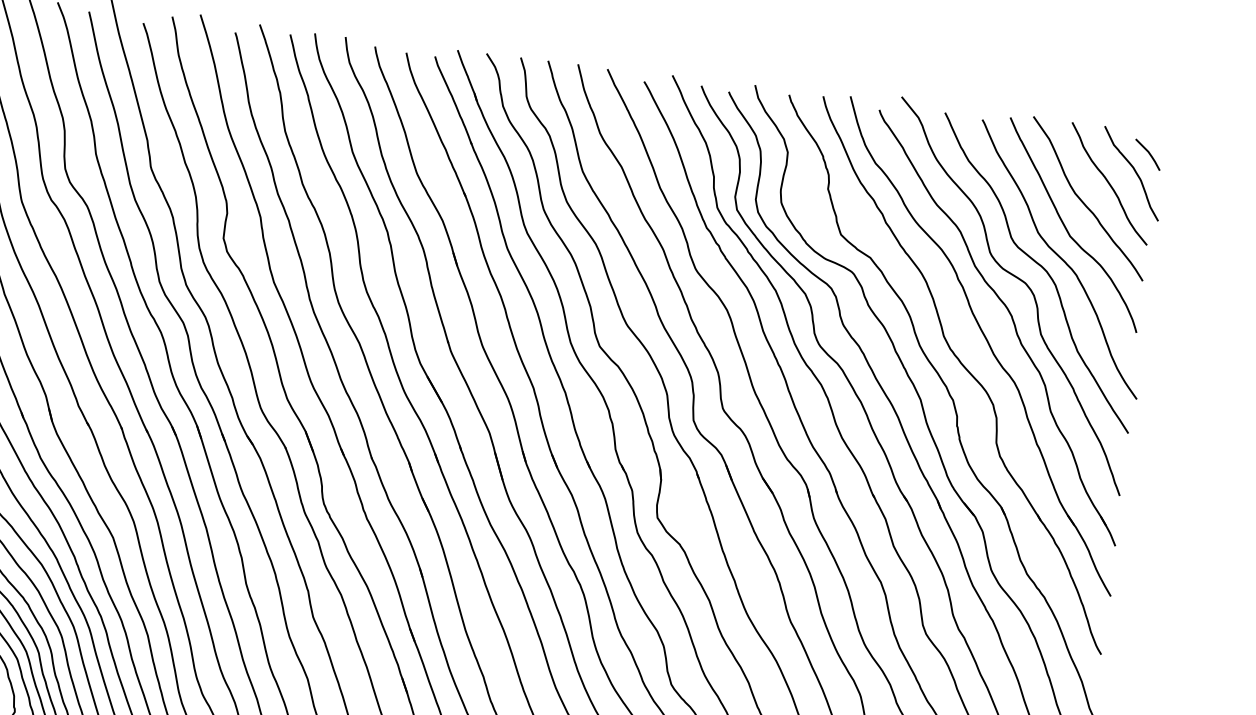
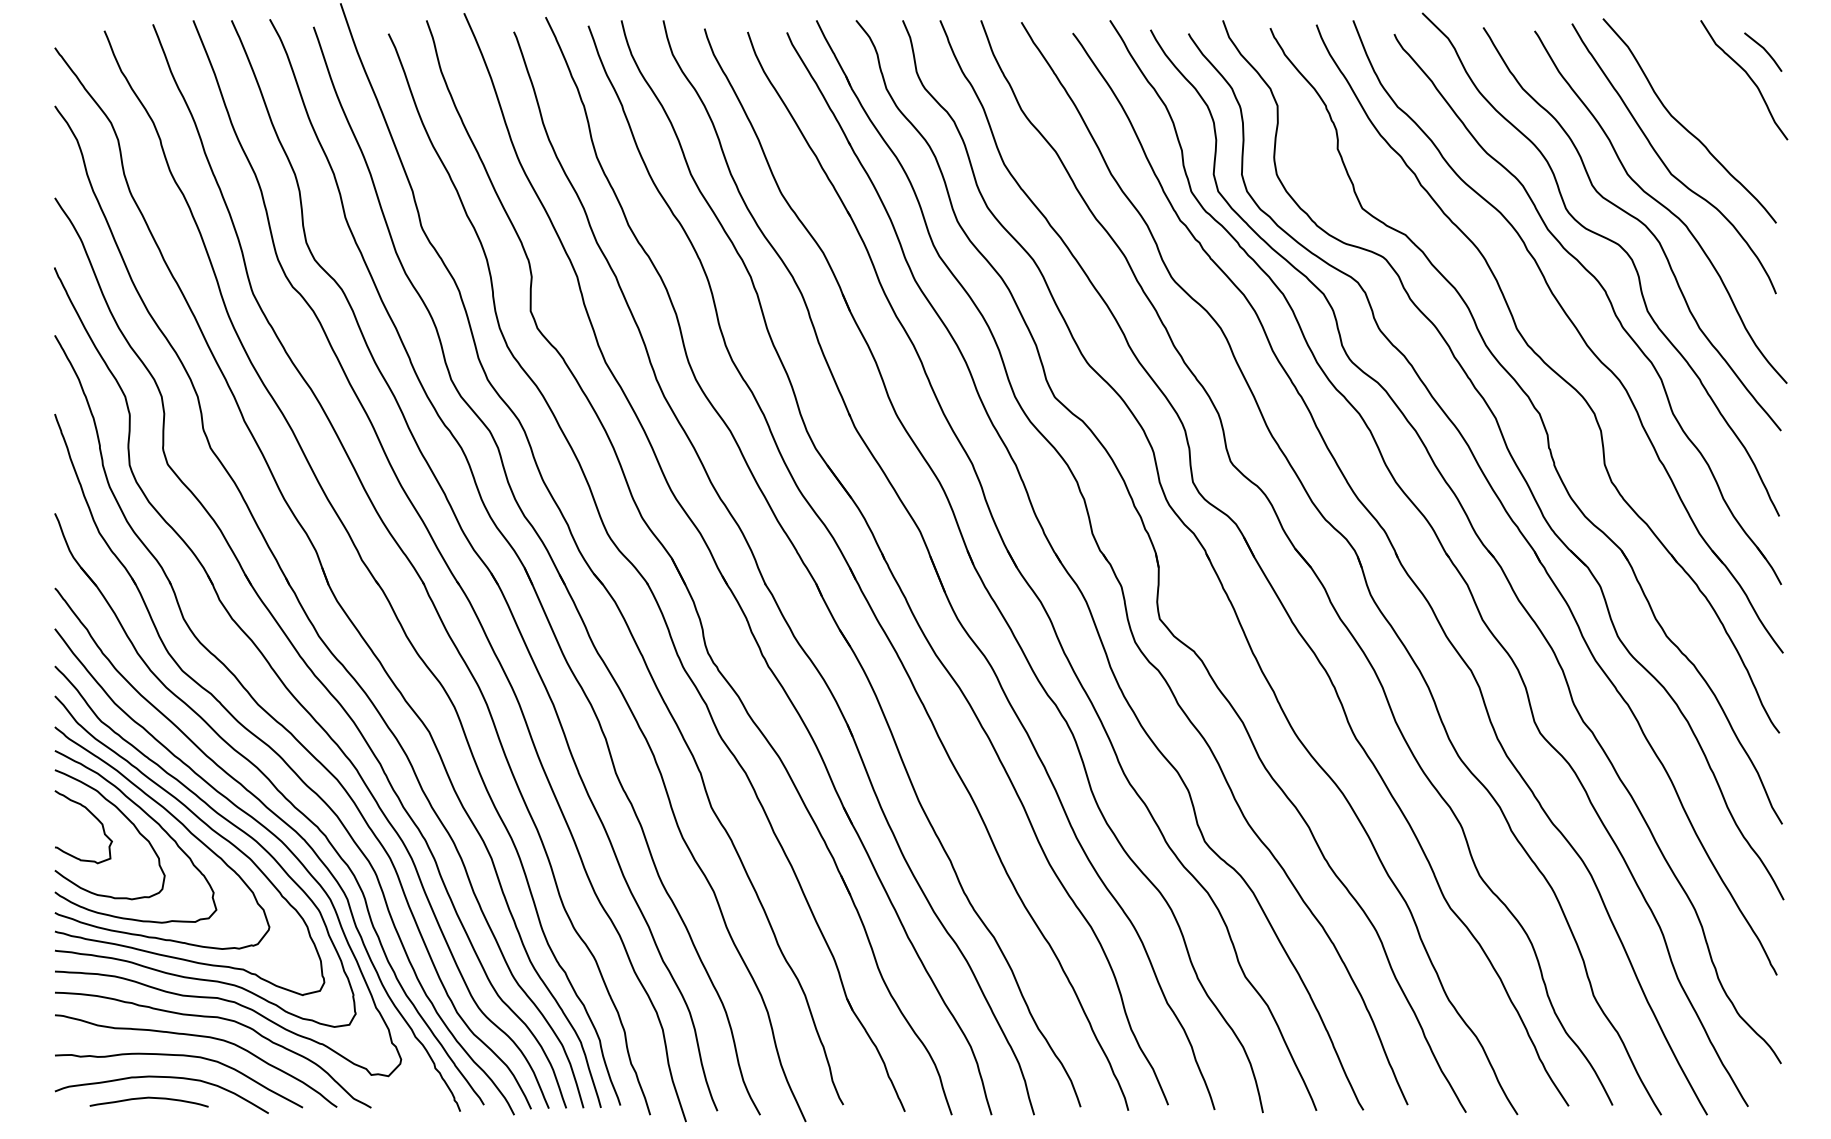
curve: (1109, 183) -> (1715, 97), removed

